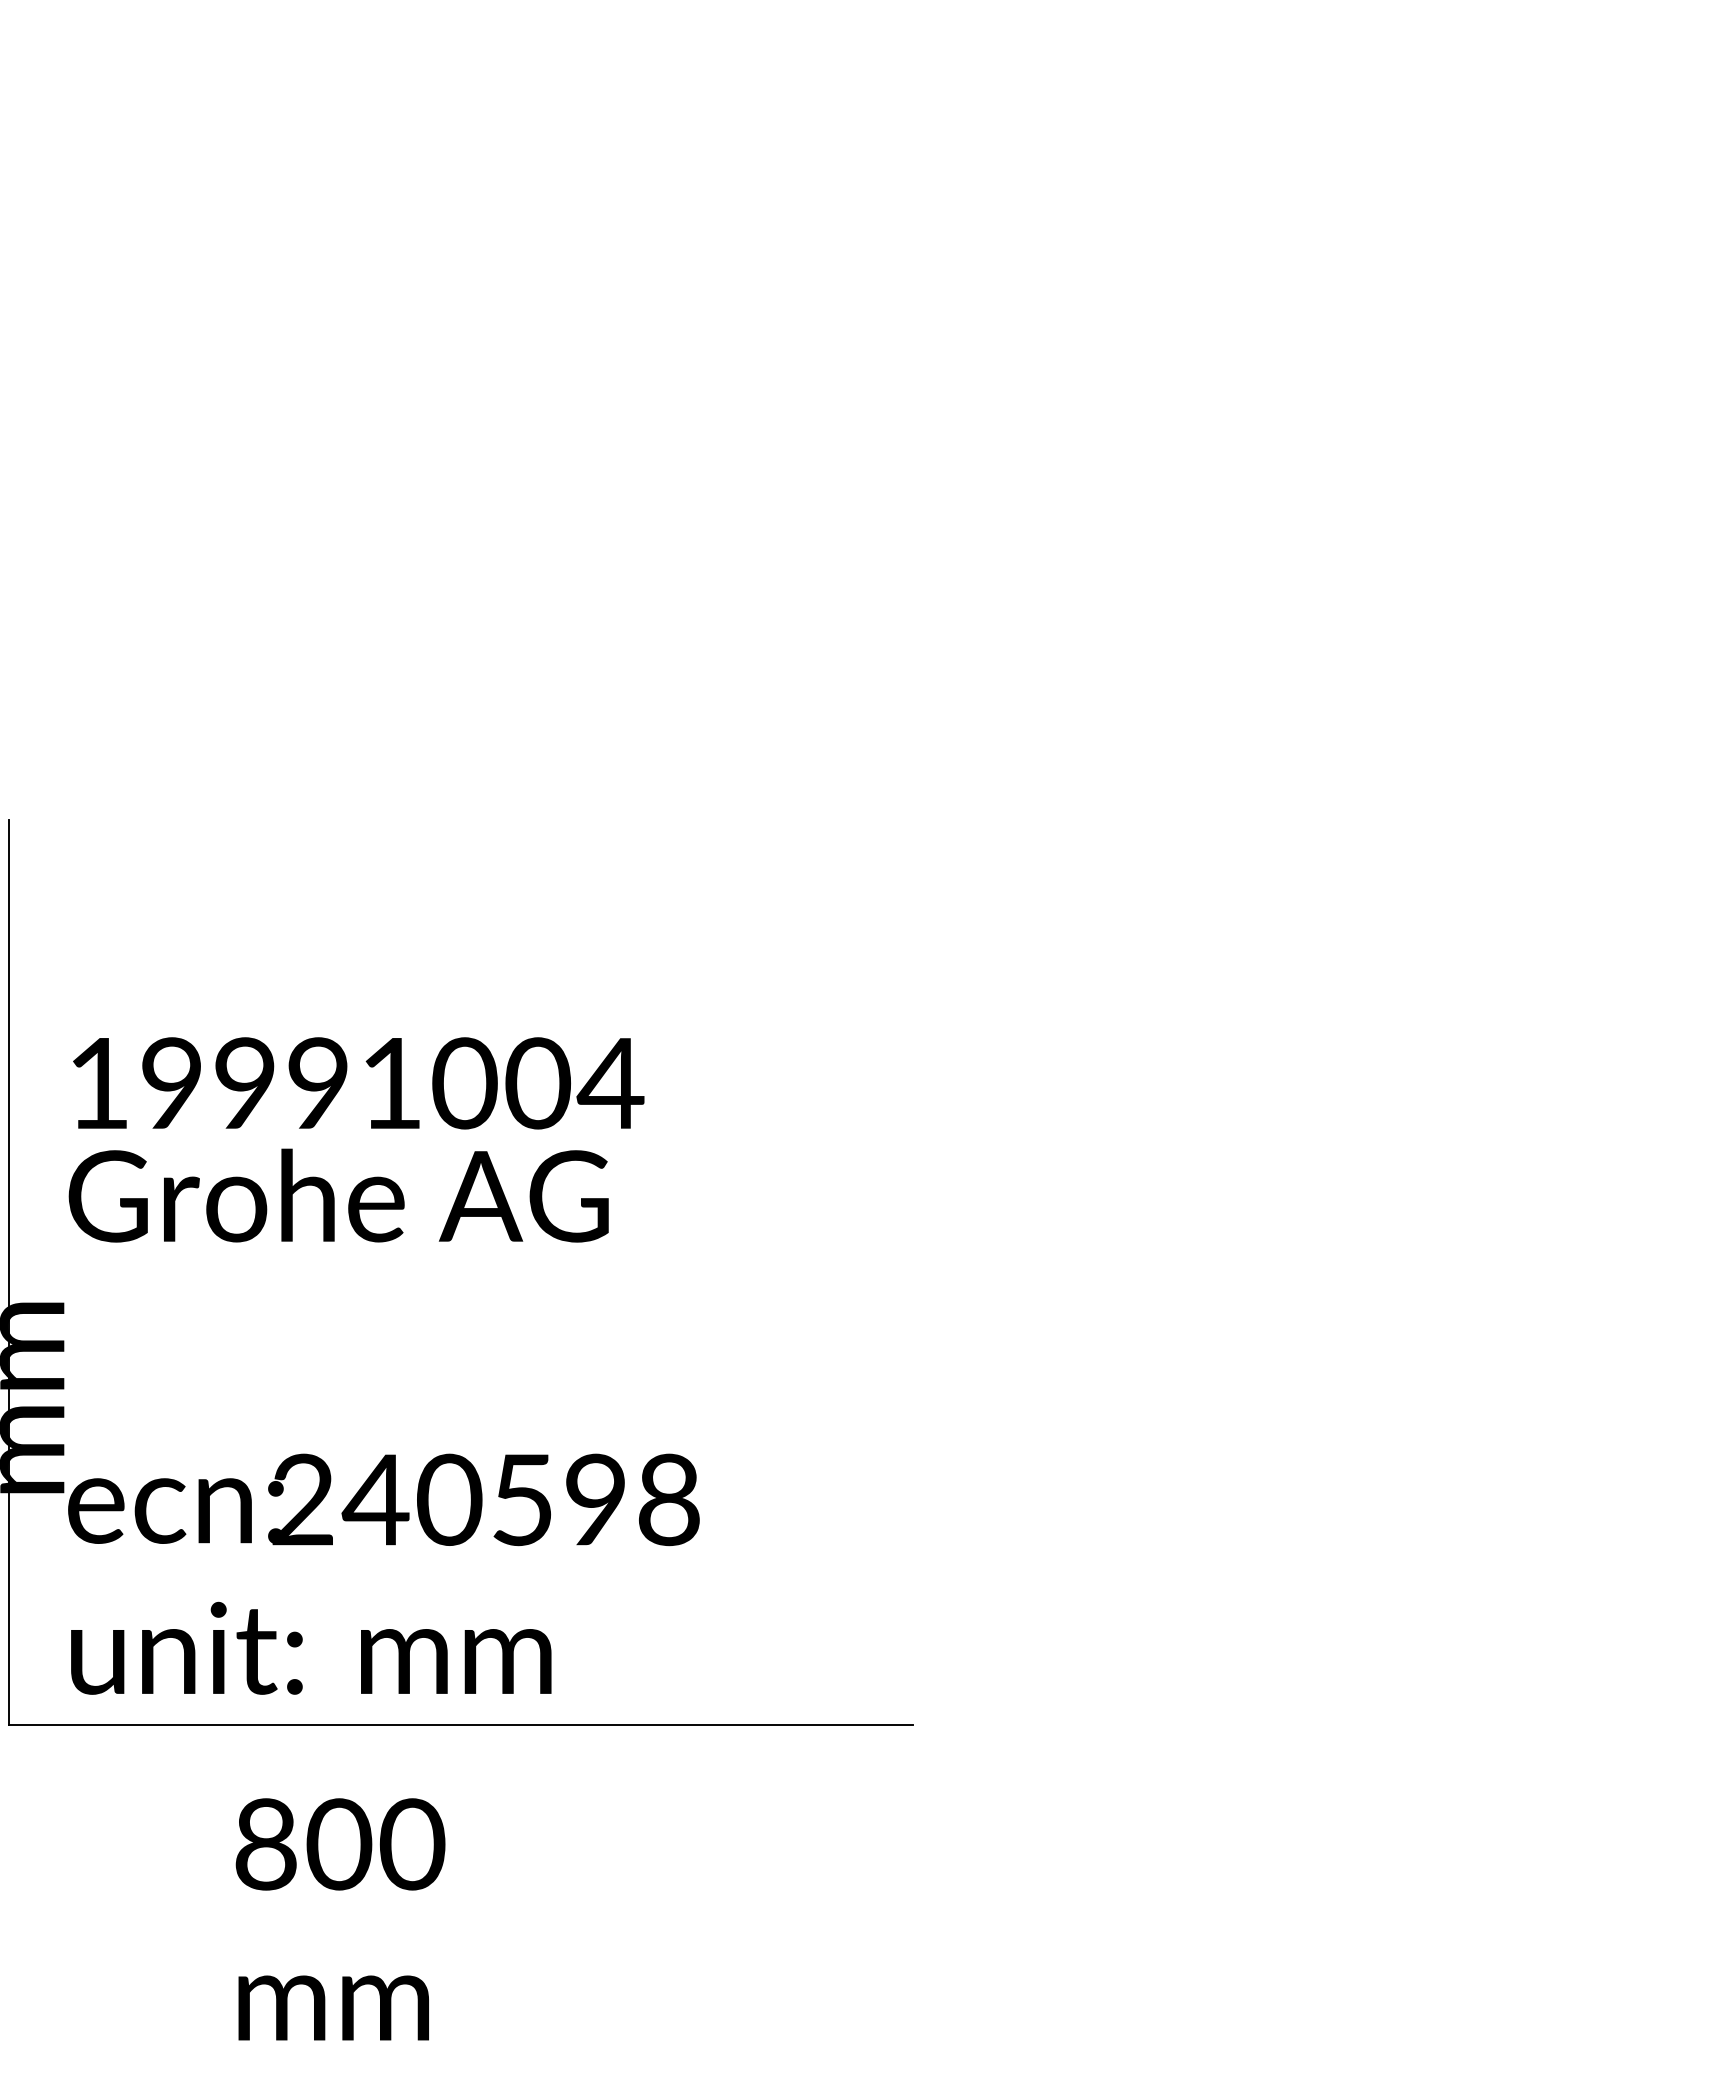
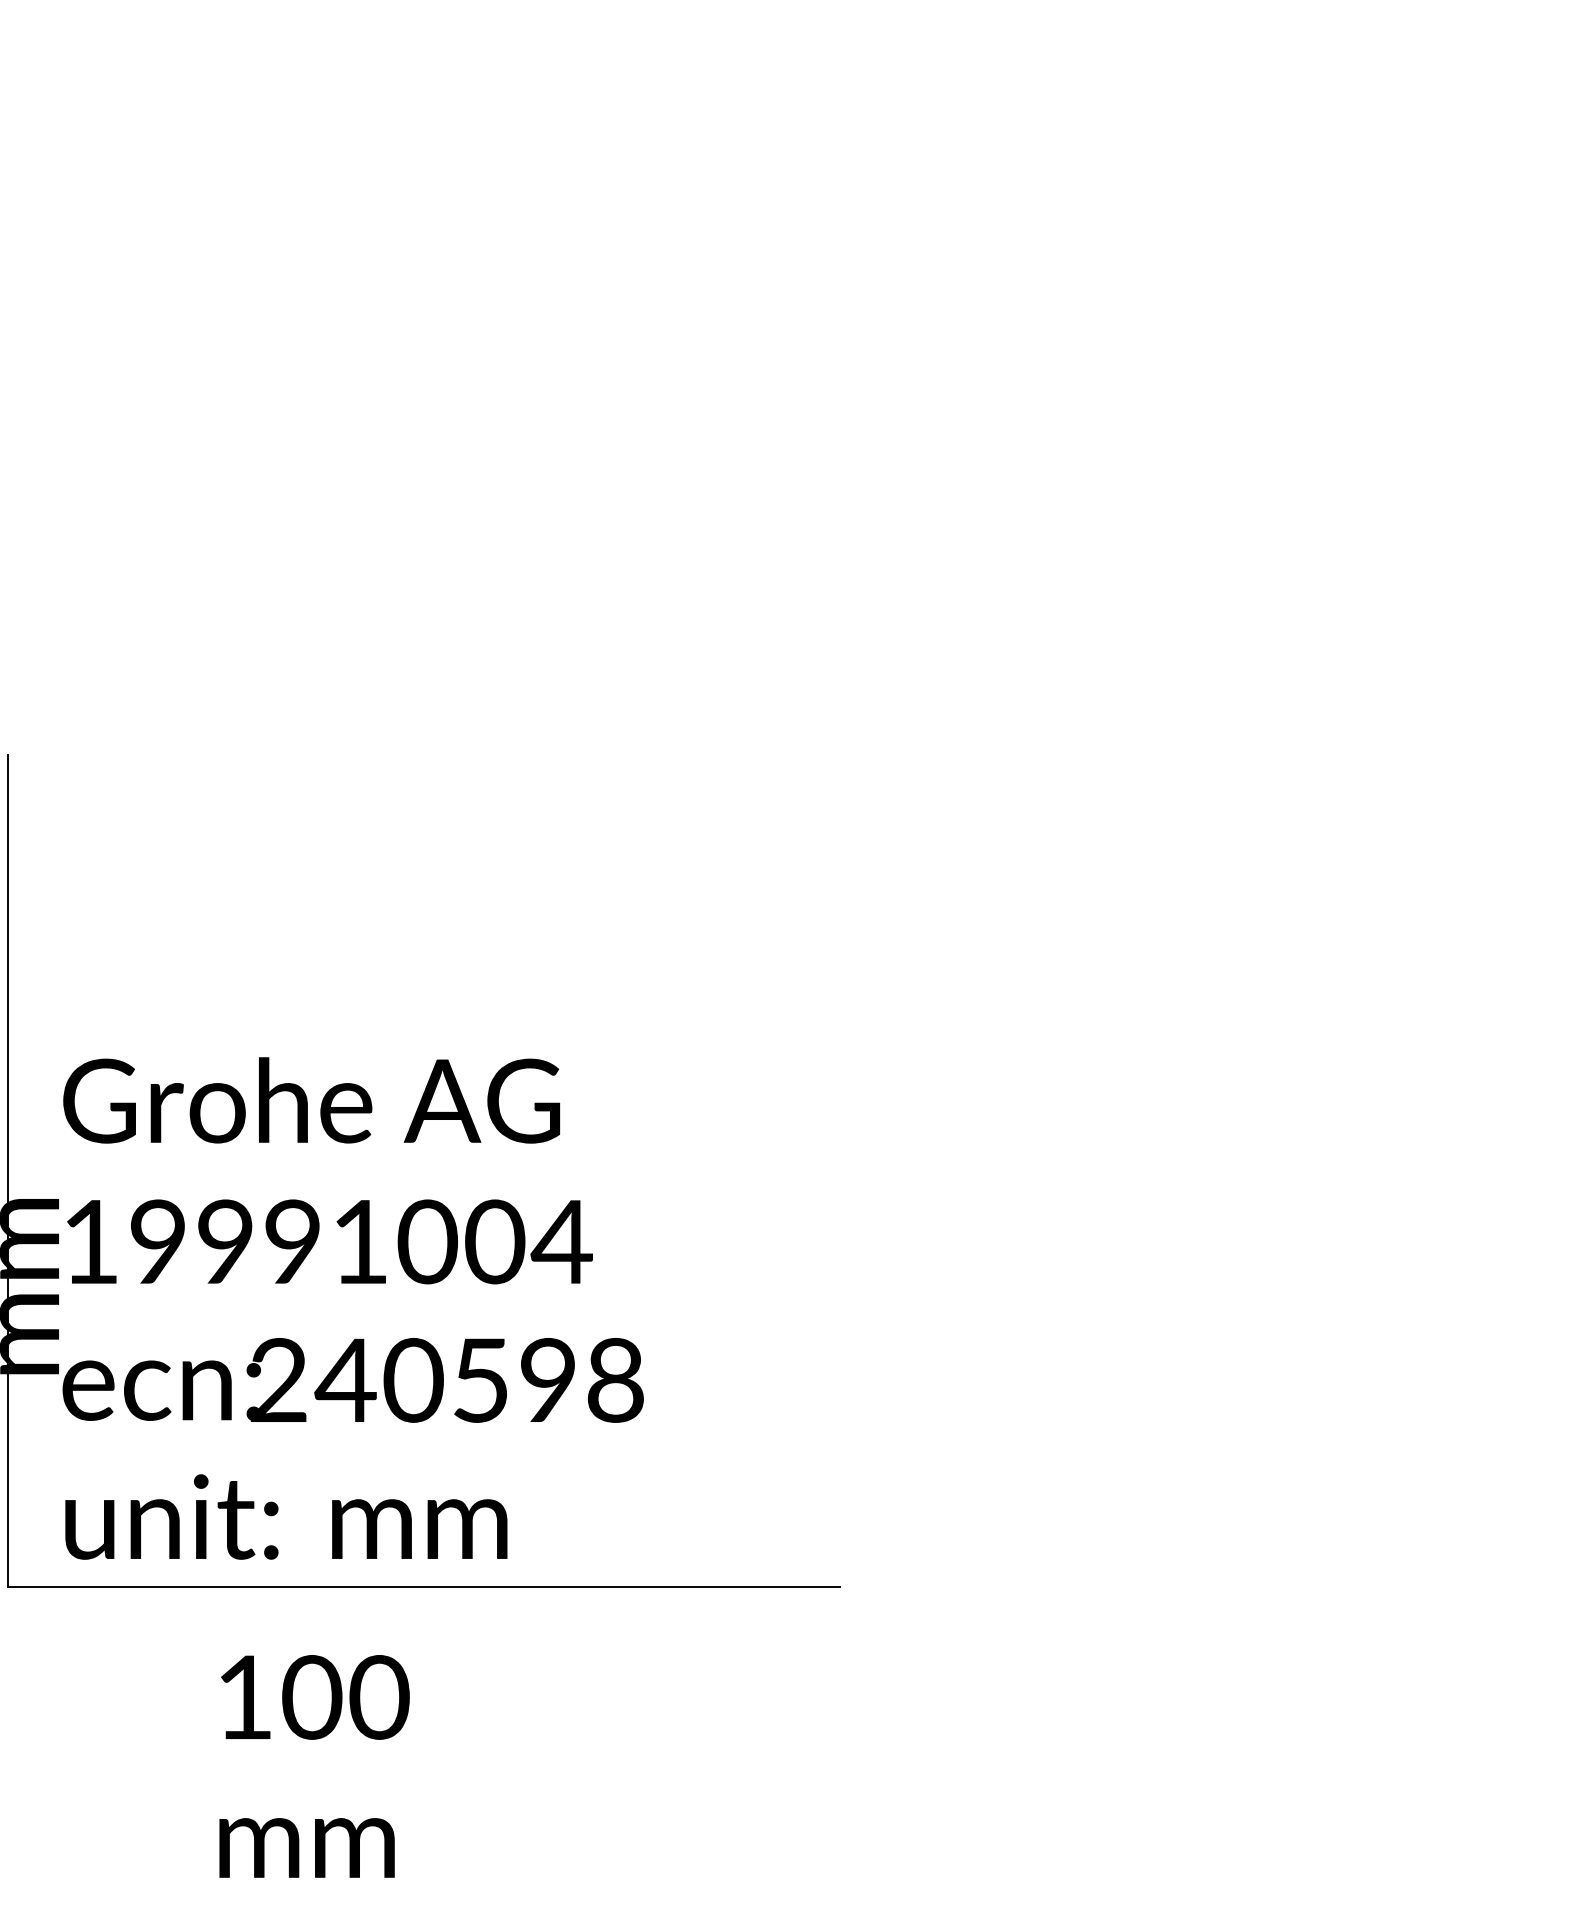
text: (358, 1083) -> (329, 1242), moved
text: (265, 1844) -> (244, 1697), 800 -> 100

